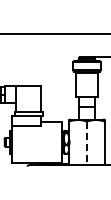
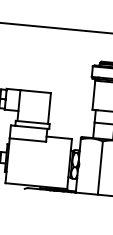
line: (86, 143) -> (99, 168), dashed -> solid

